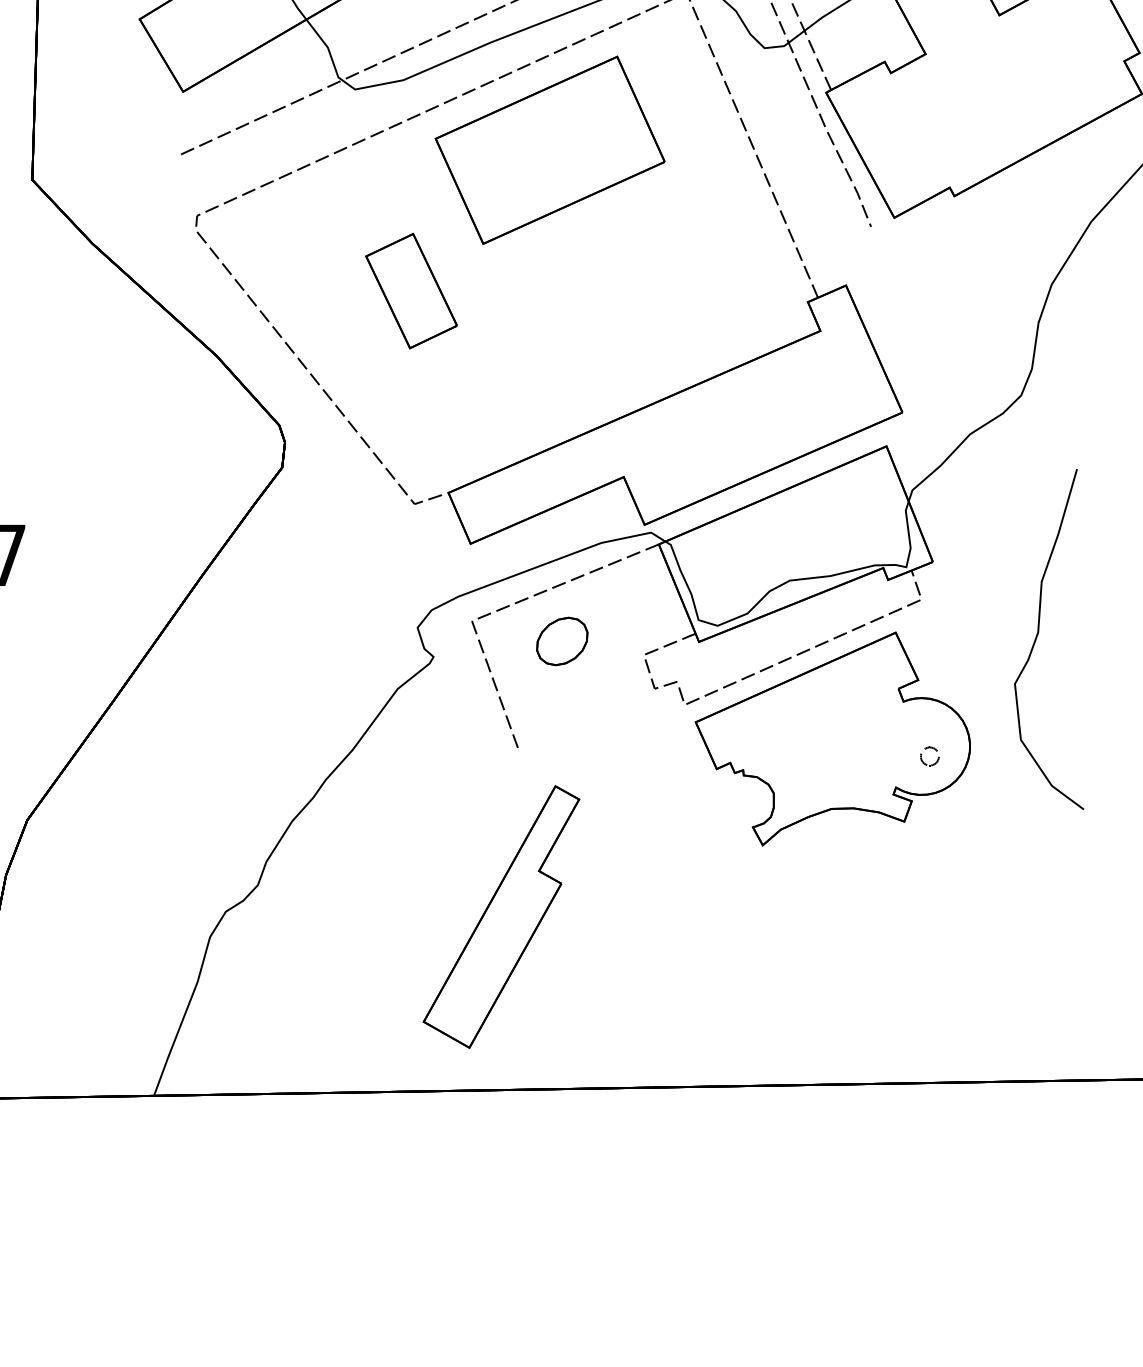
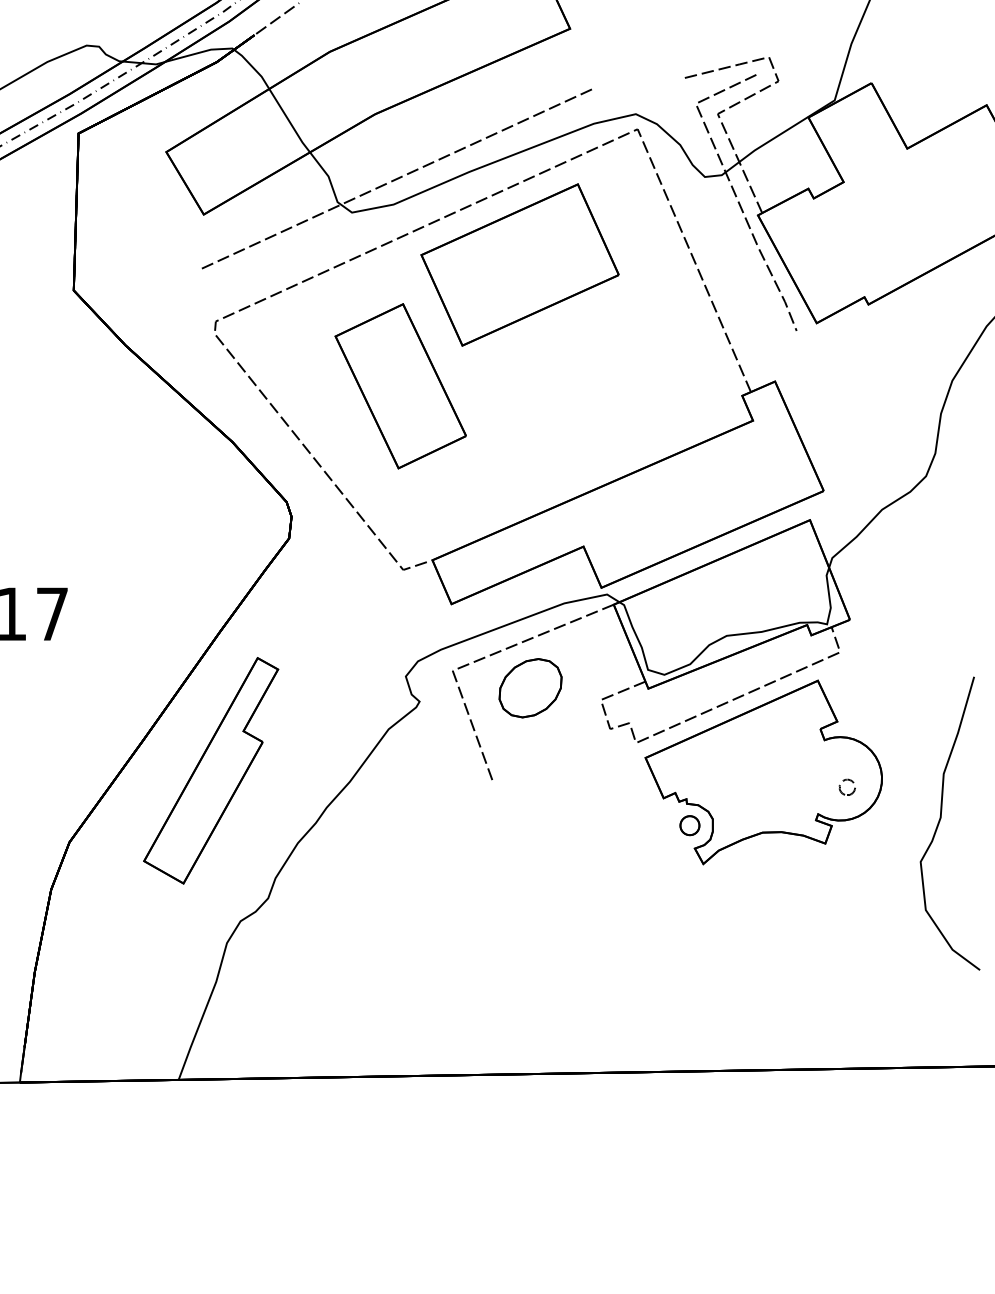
part: (411, 291) -> (400, 386), size x1.67
curve: (1037, 637) -> (940, 821), moved
part: (562, 641) -> (530, 688), size x1.43
part: (746, 800) -> (689, 825), added
part: (501, 916) -> (211, 770), moved

